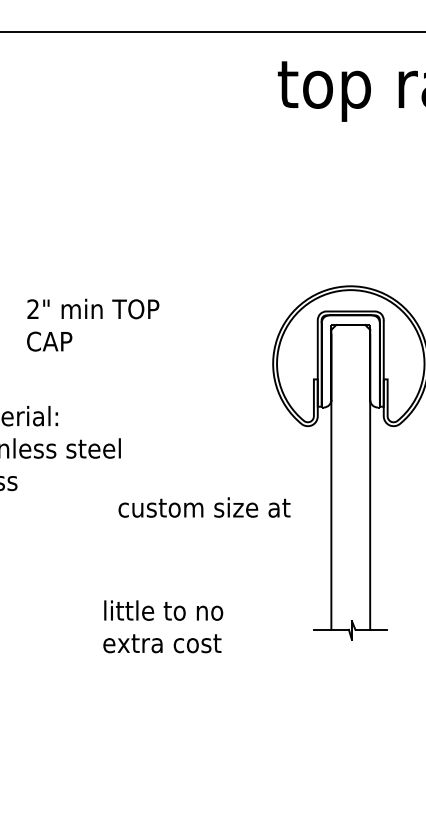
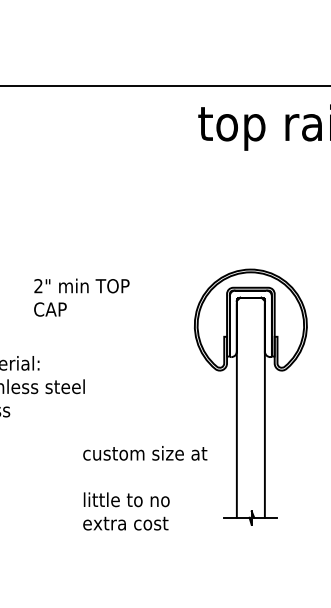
text: (92, 324) -> (81, 297), moved
text: (204, 507) -> (145, 453), moved
text: (163, 626) -> (126, 511), moved

